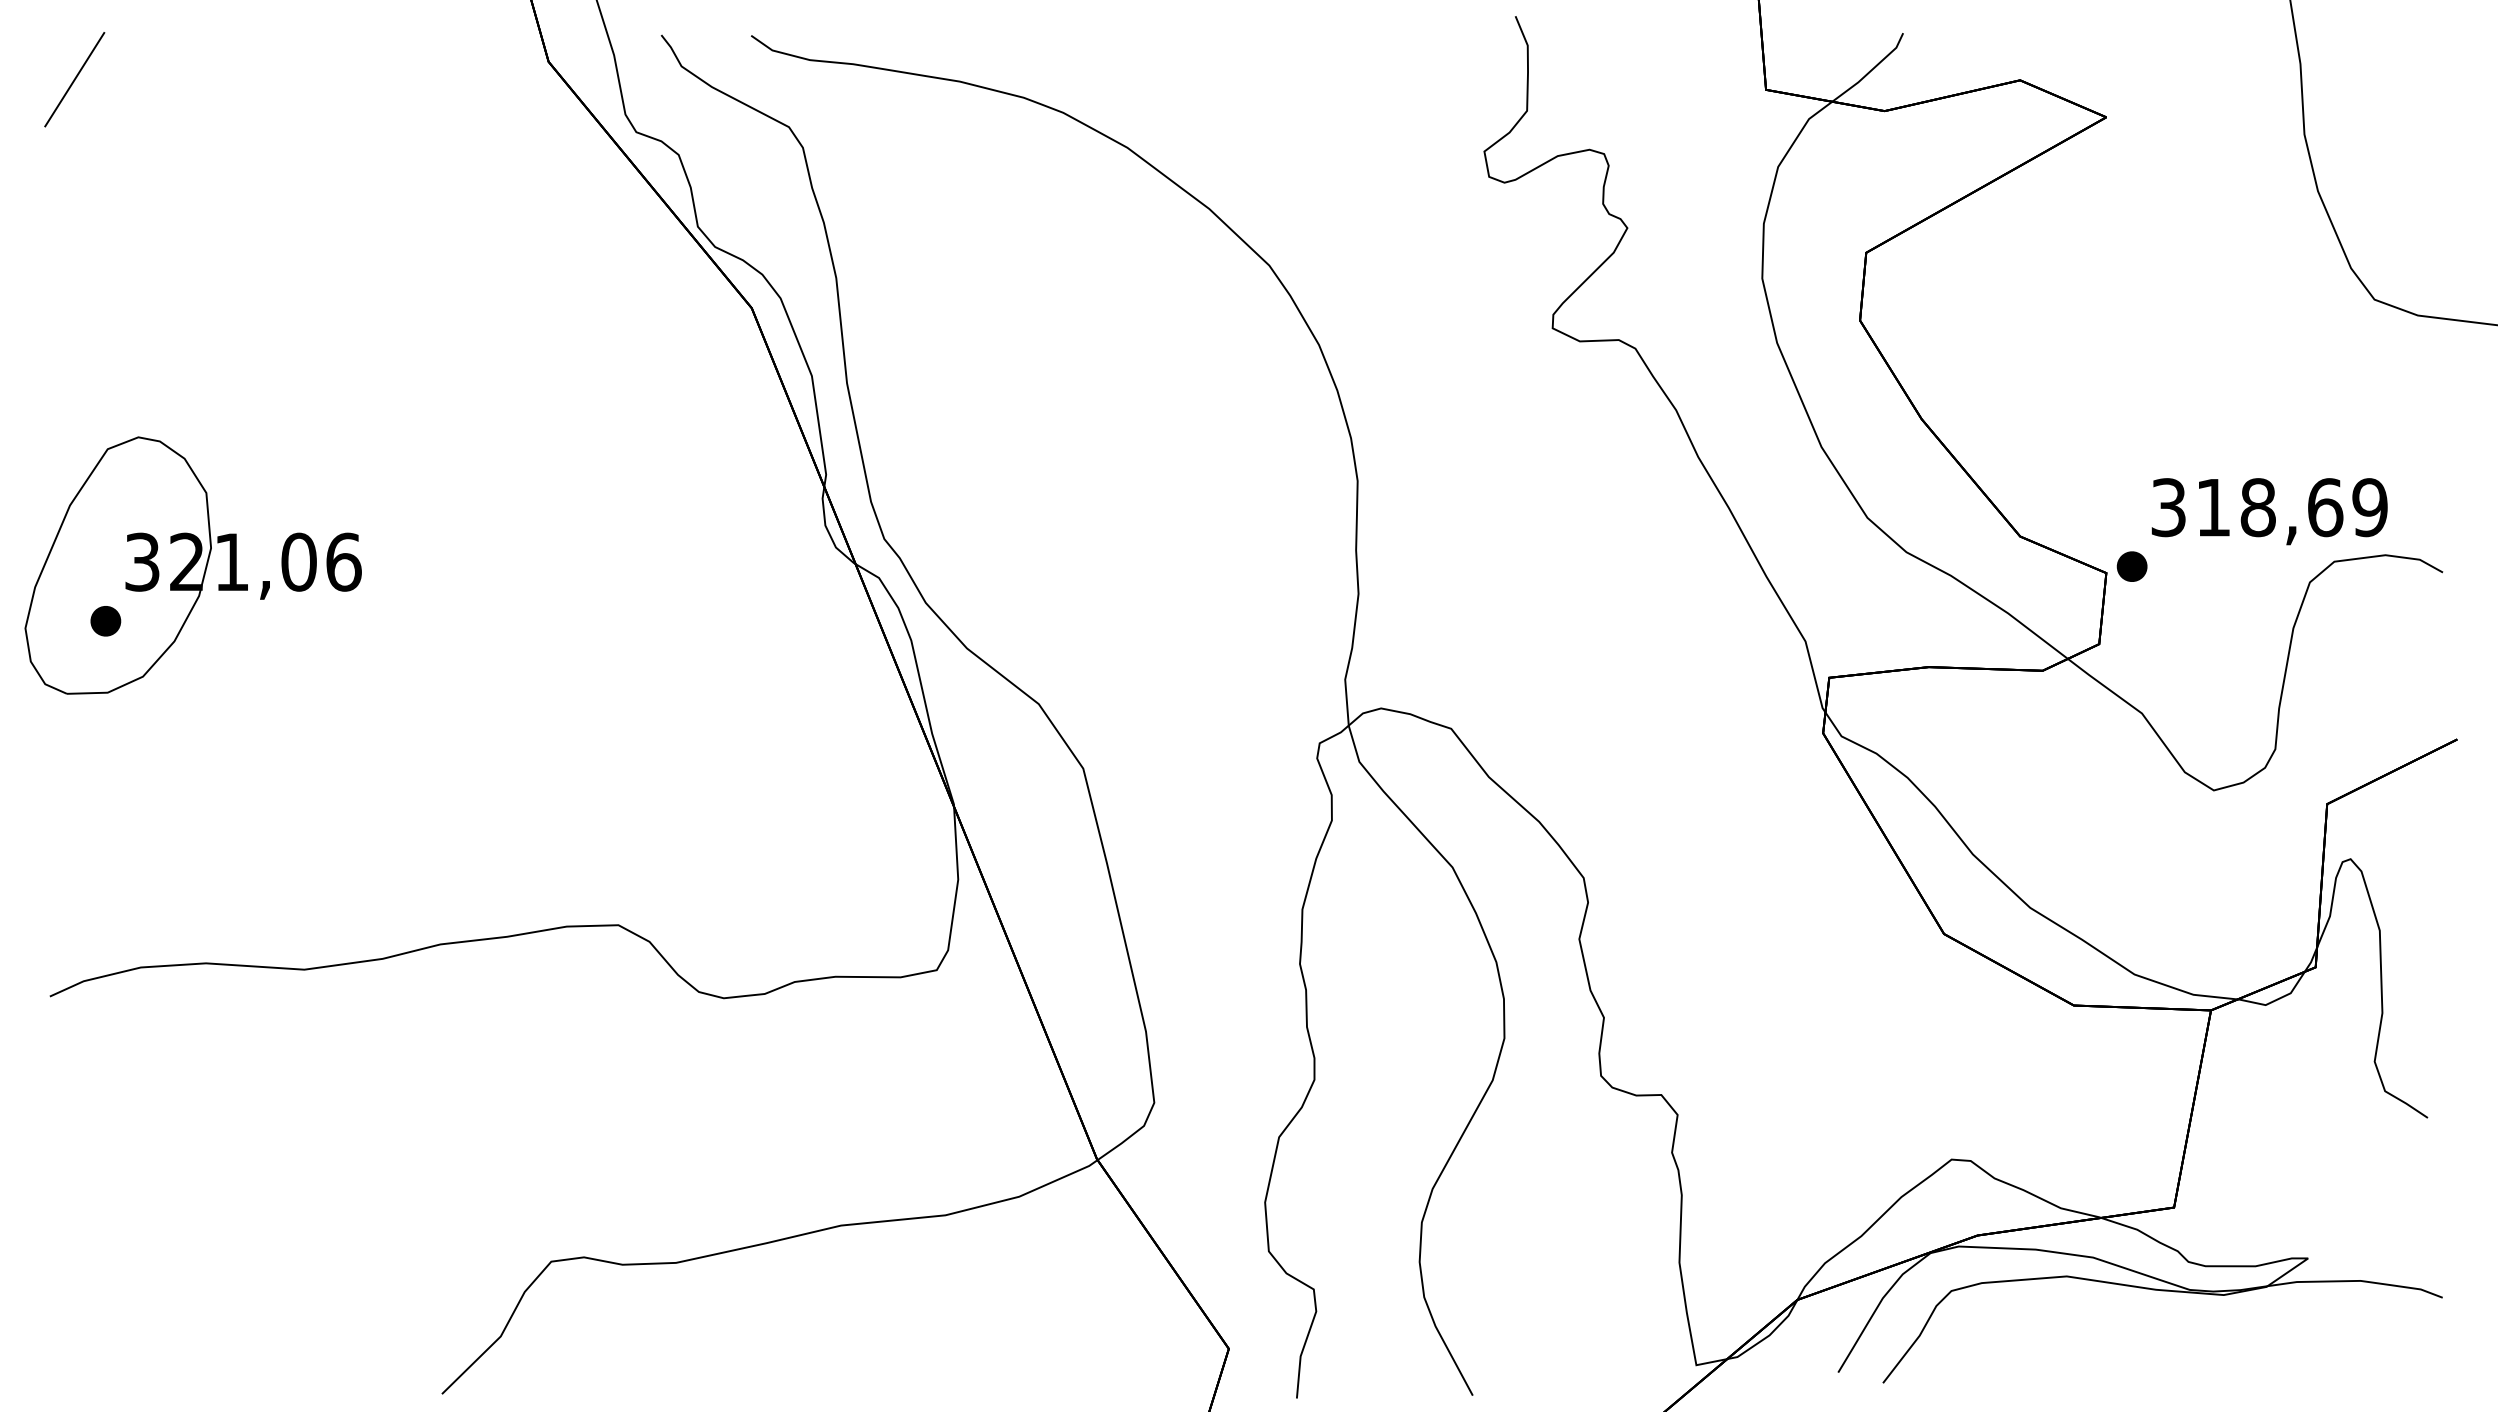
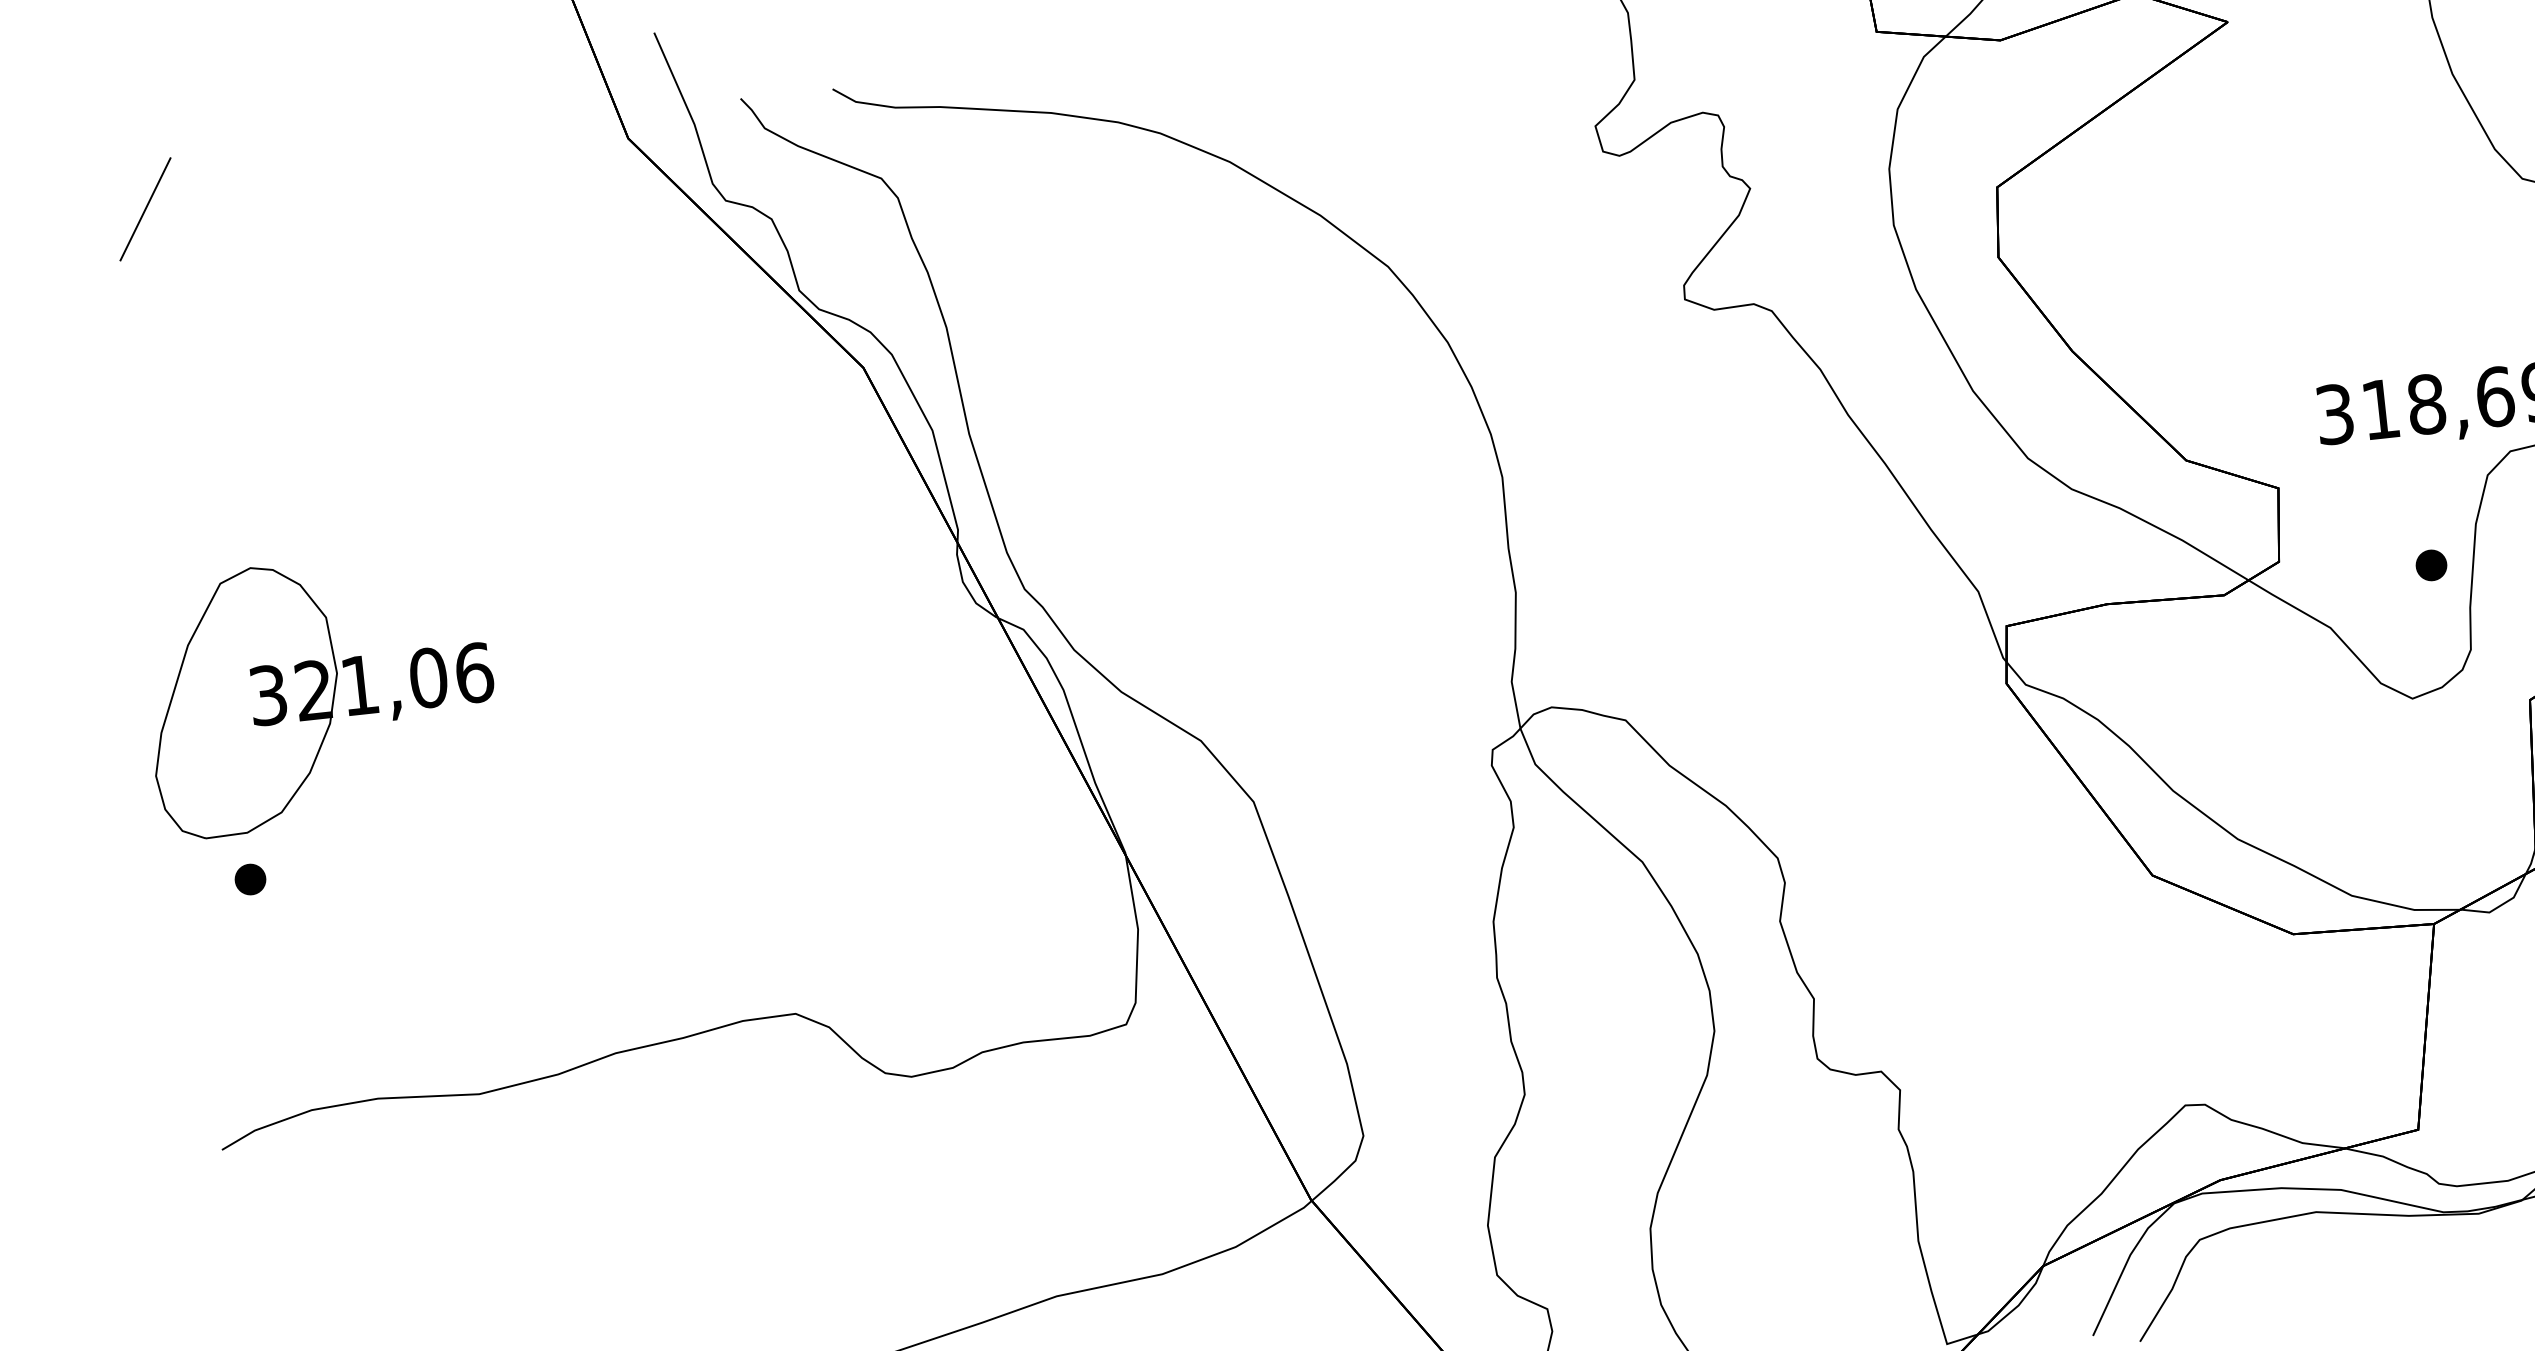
part: (2131, 566) -> (2430, 565), moved
part: (105, 621) -> (250, 879), moved

